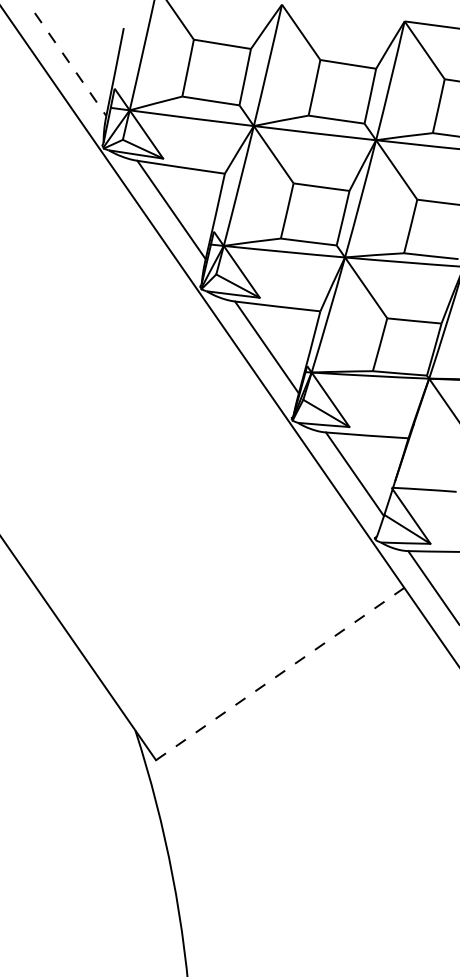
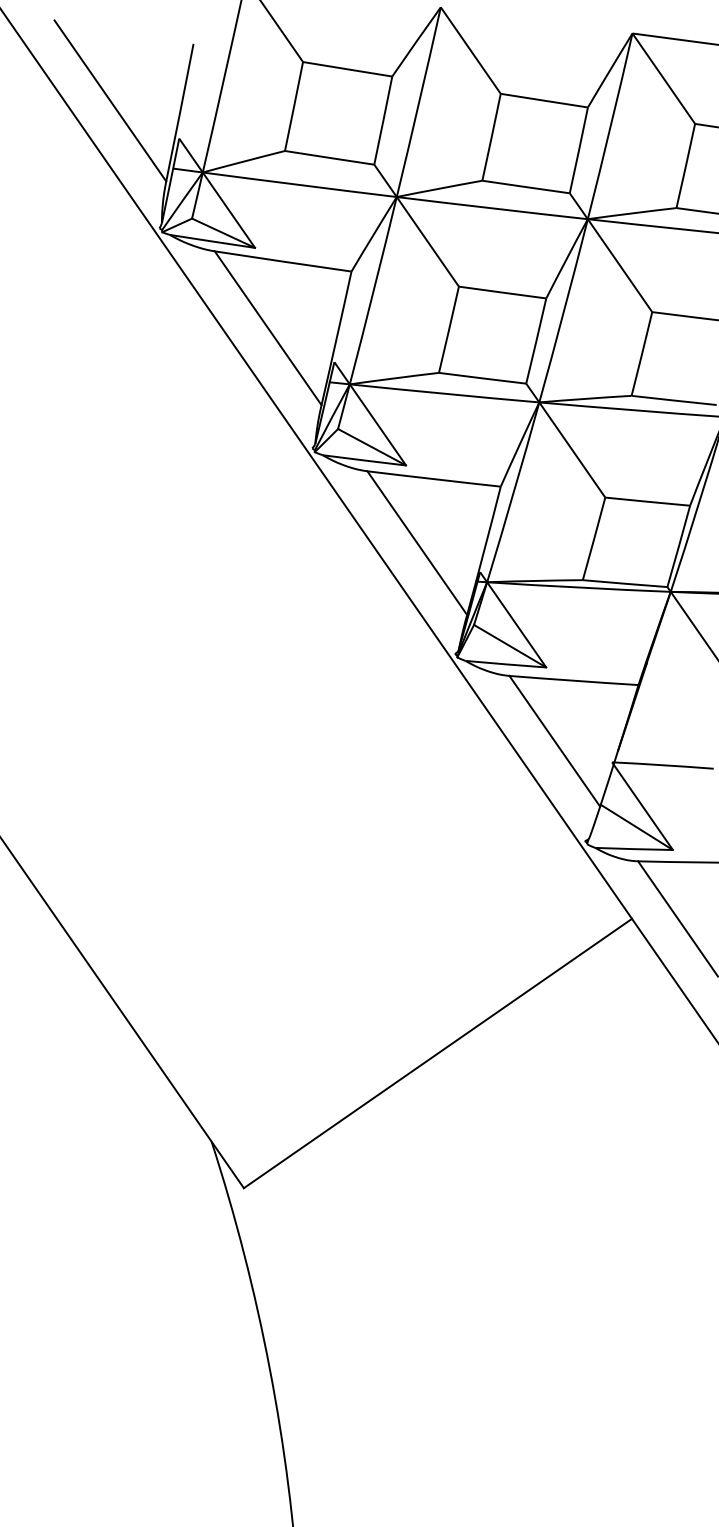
line: (70, 64) -> (110, 100), dashed -> solid
line: (280, 673) -> (438, 1052), dashed -> solid

